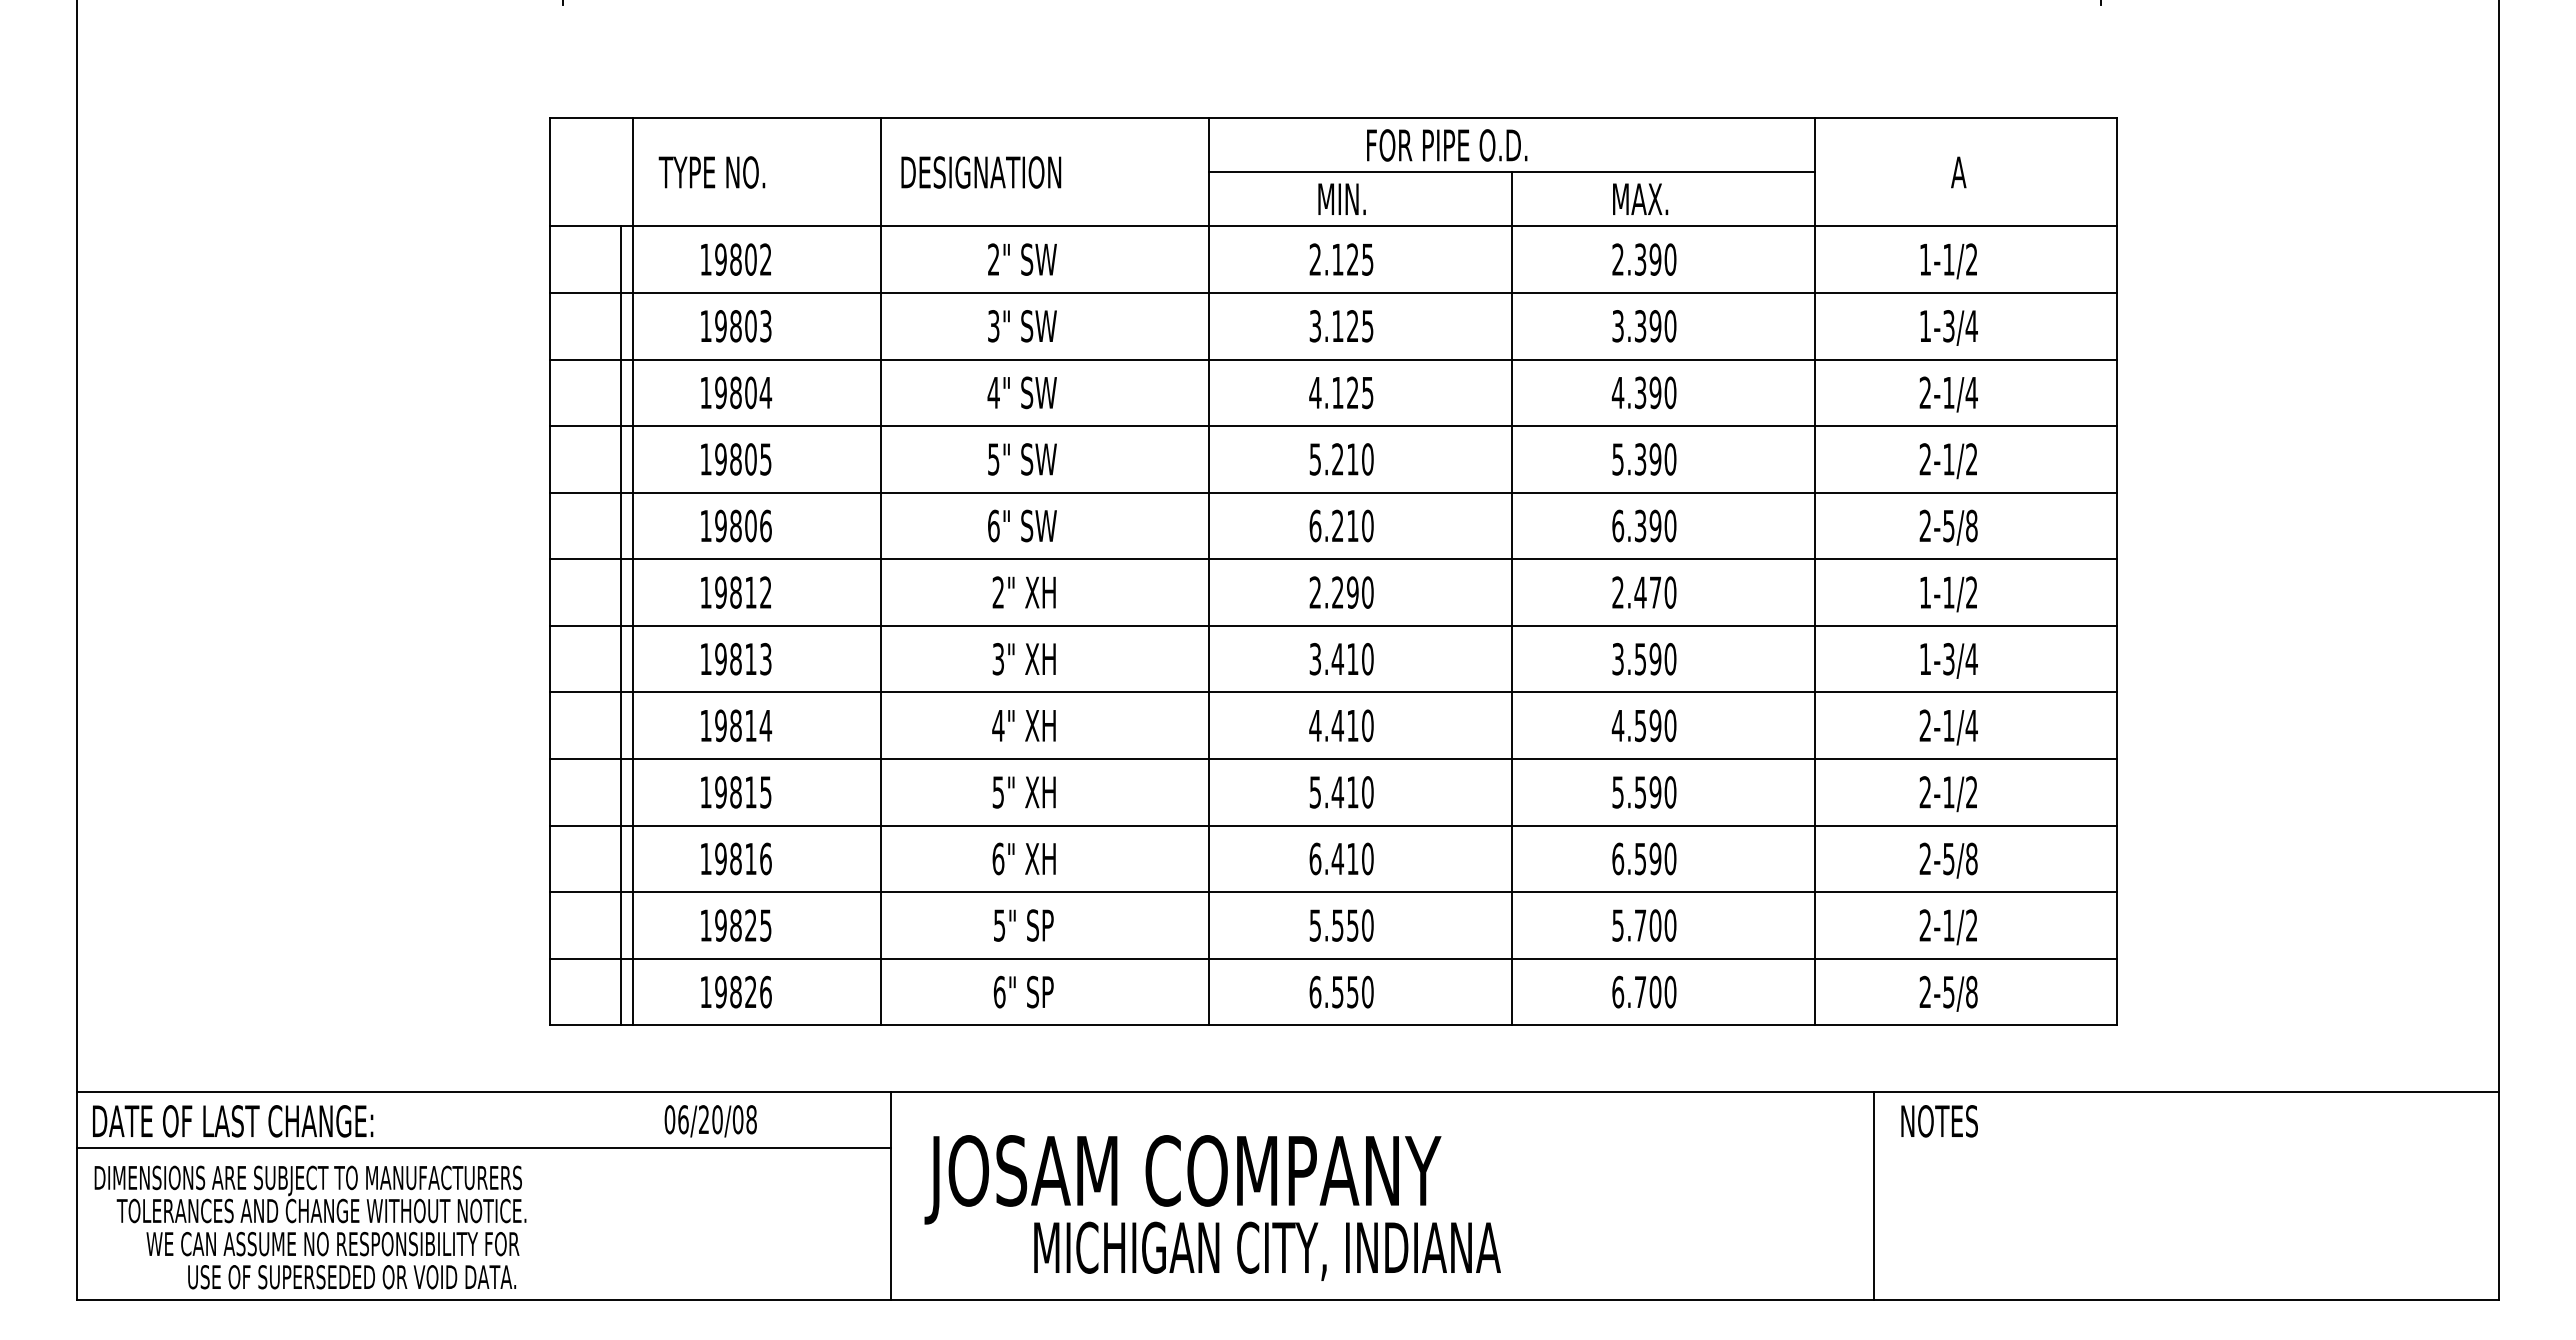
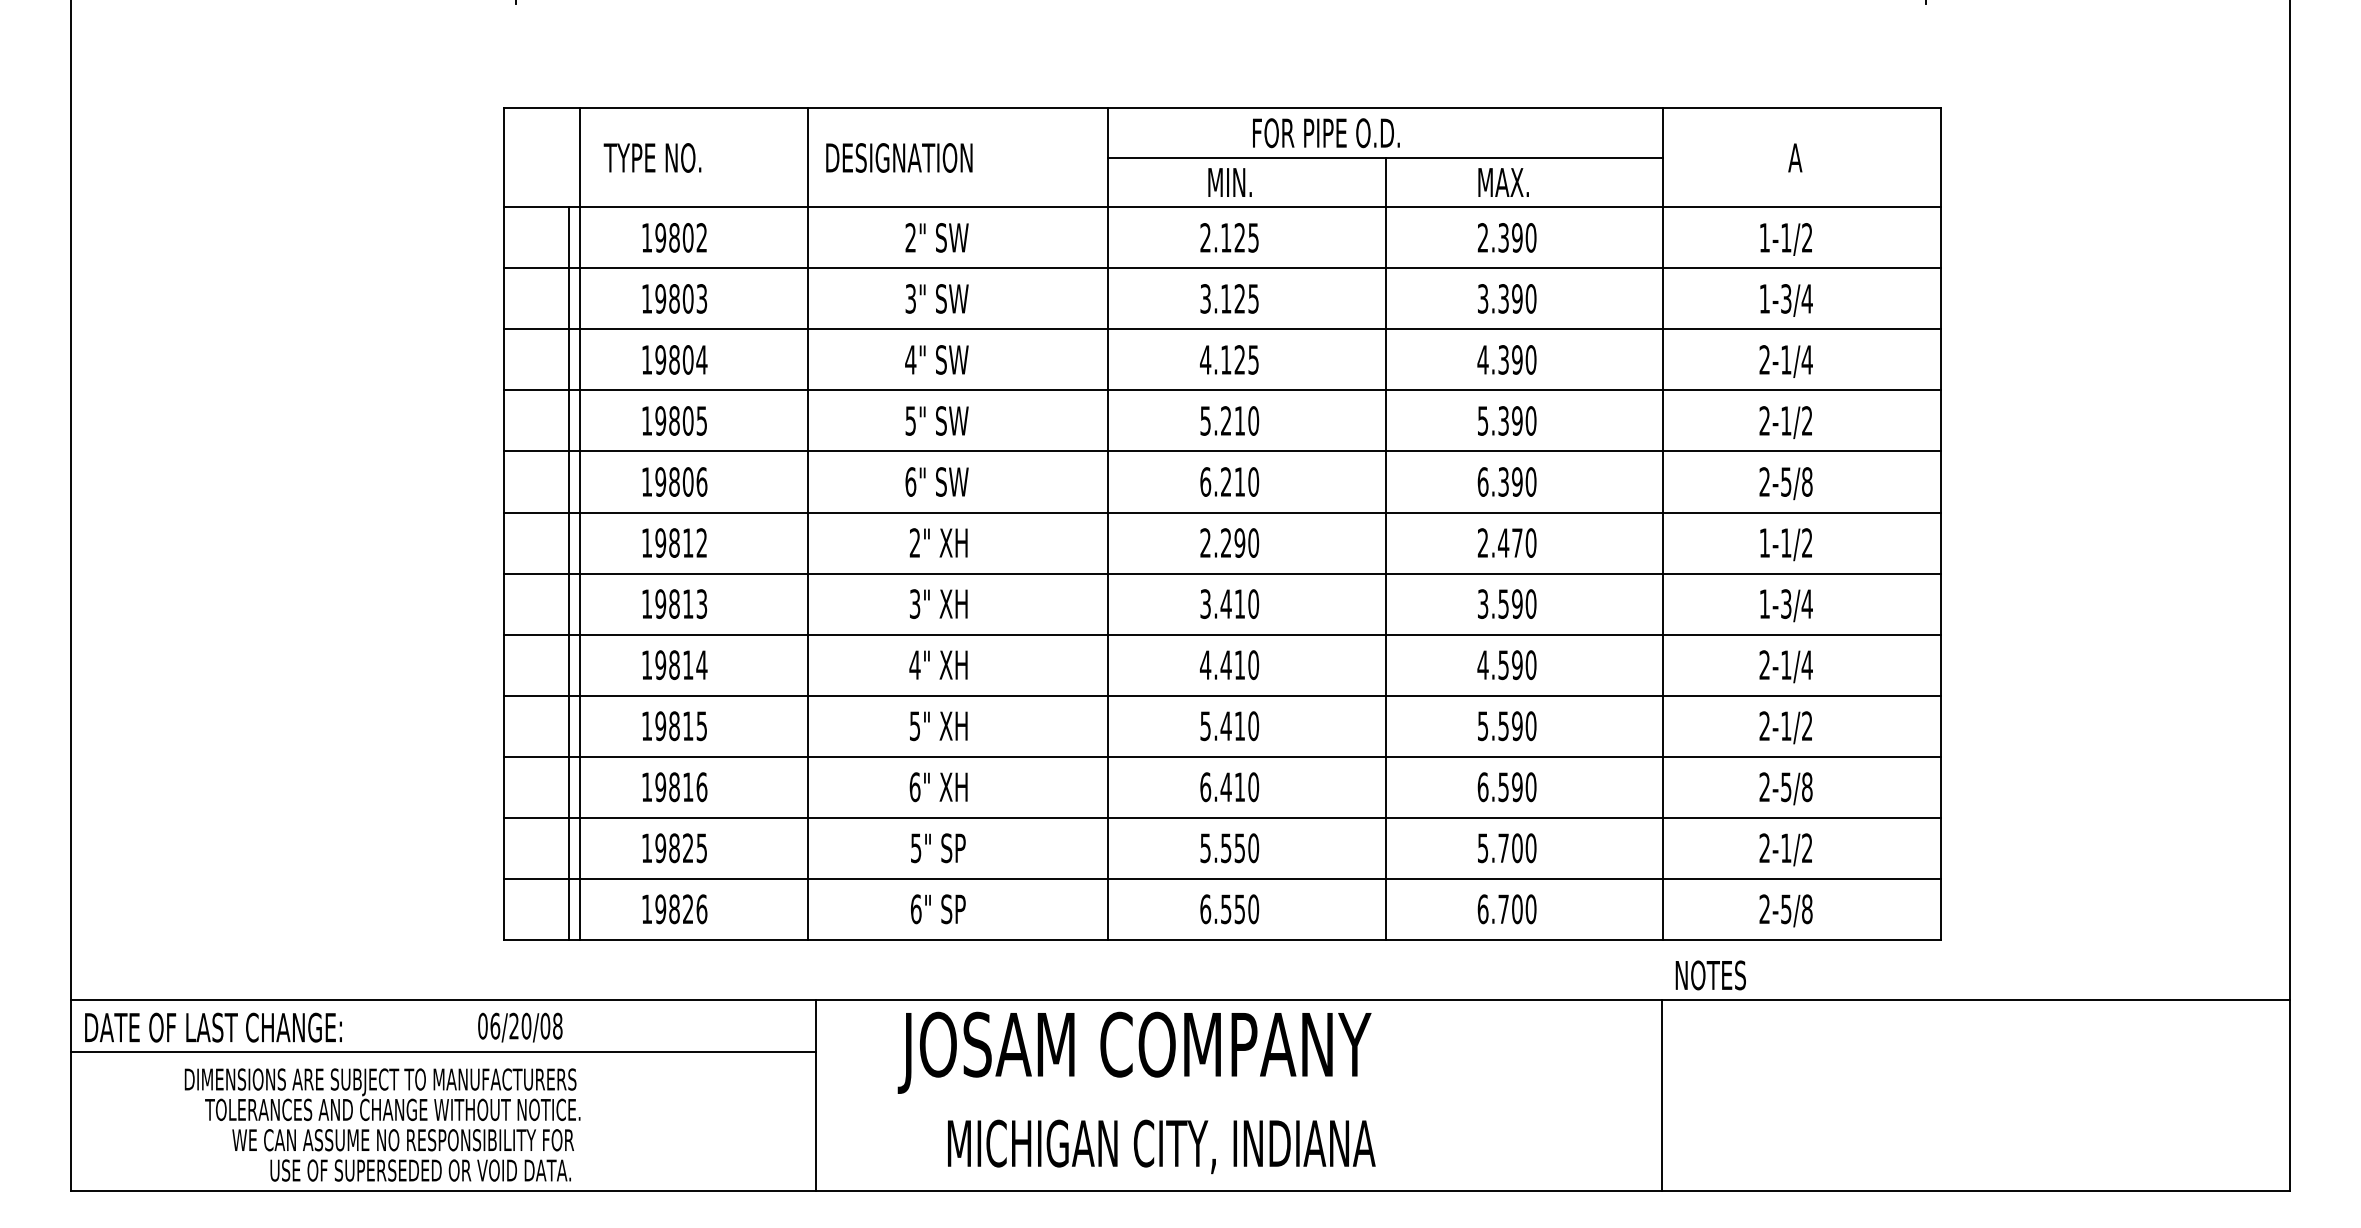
text: (710, 1121) -> (520, 1027), moved
text: (1939, 1121) -> (1710, 975), moved
text: (1182, 1179) -> (1134, 1052), moved
line: (1874, 1195) -> (1662, 1095), moved
text: (310, 1227) -> (382, 1125), moved

